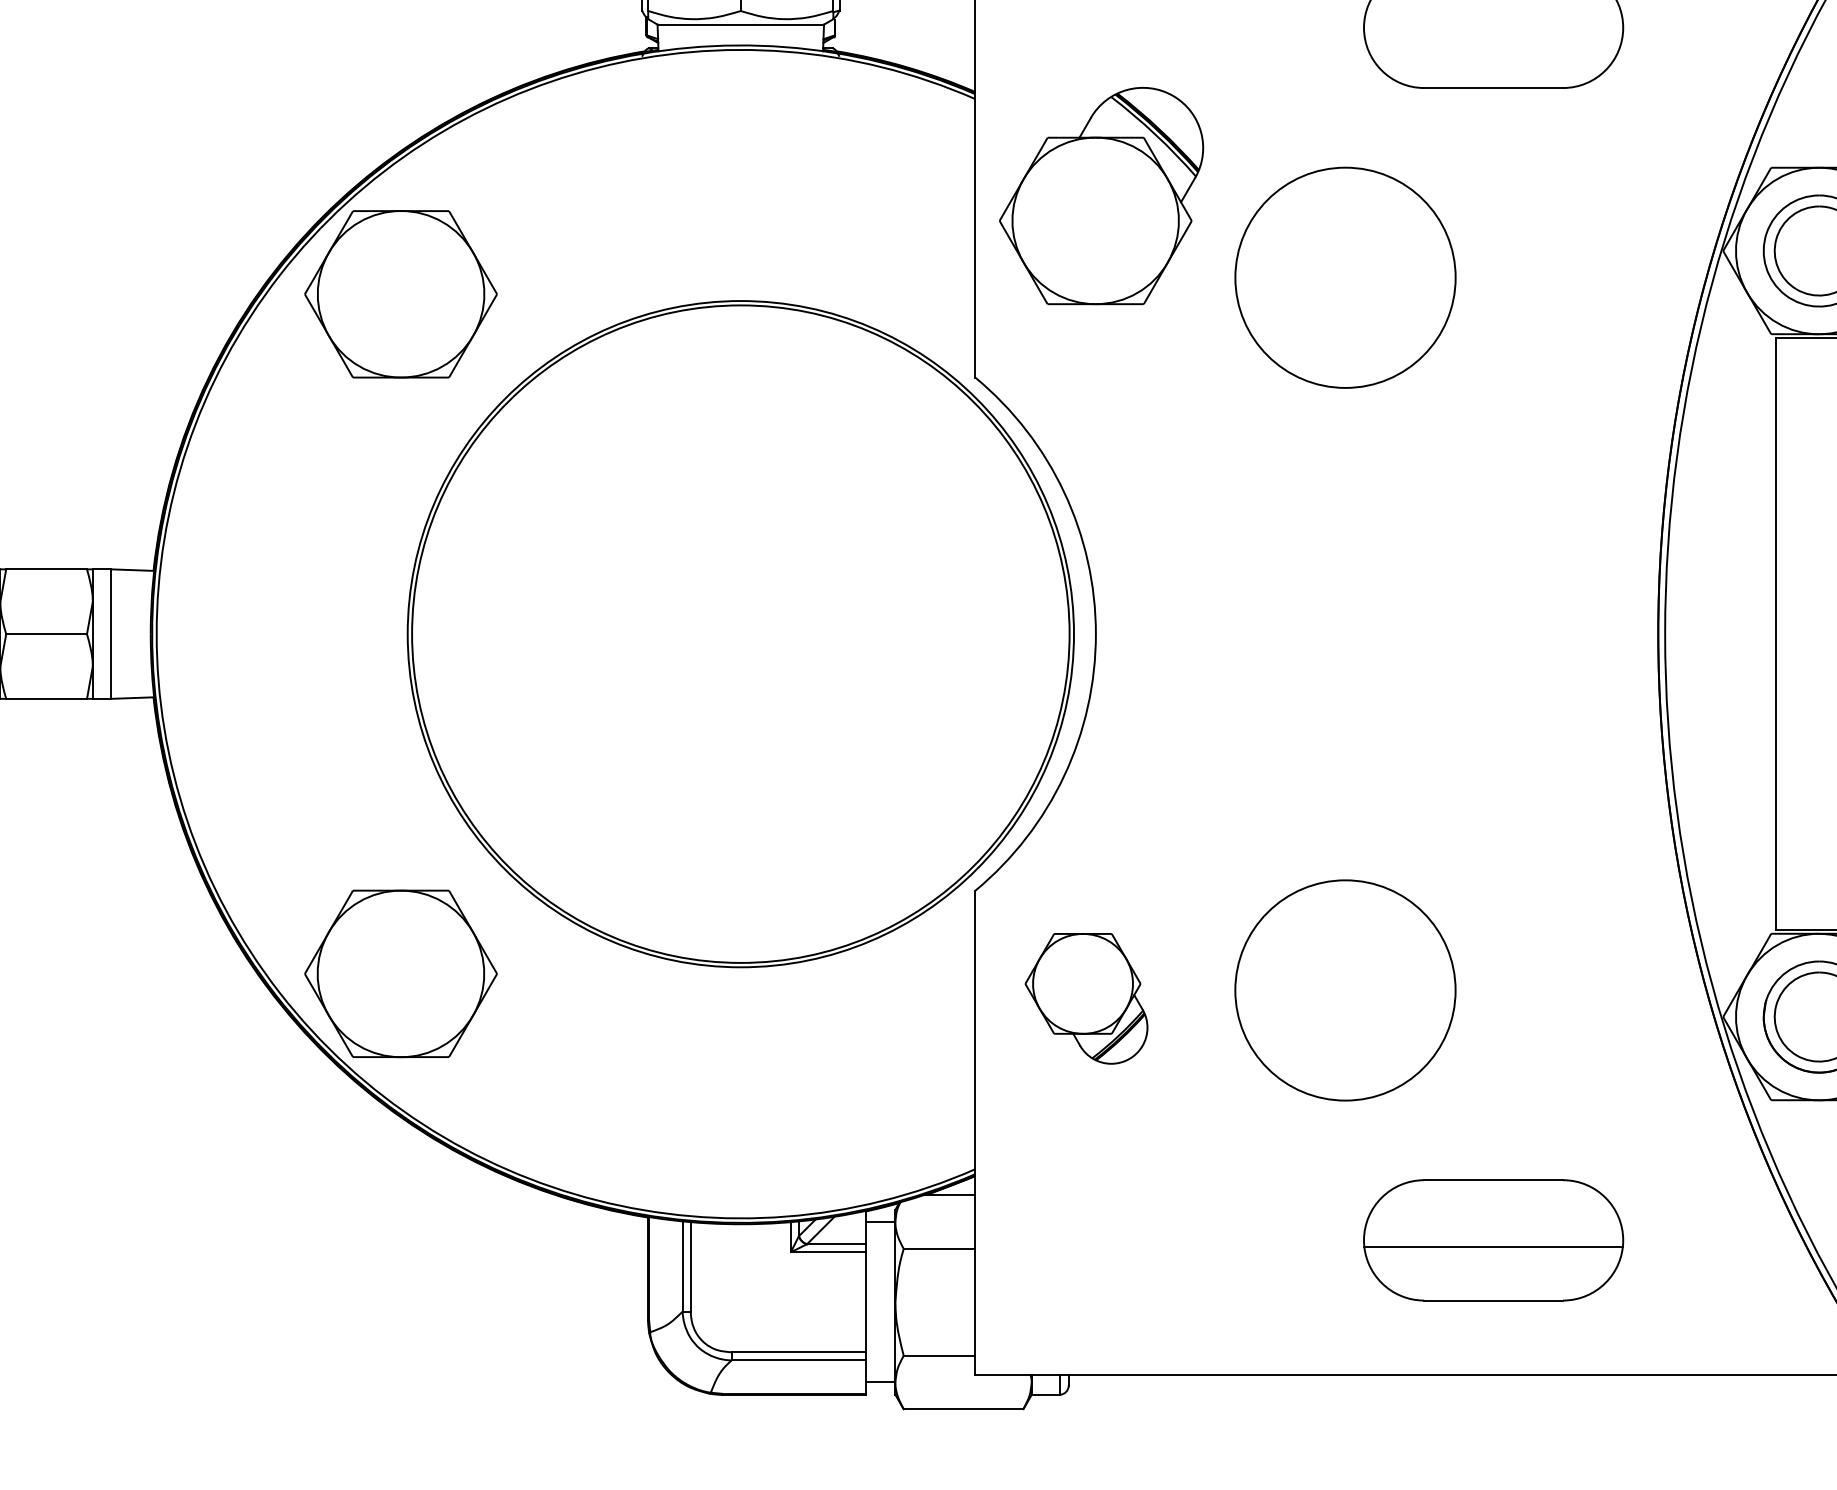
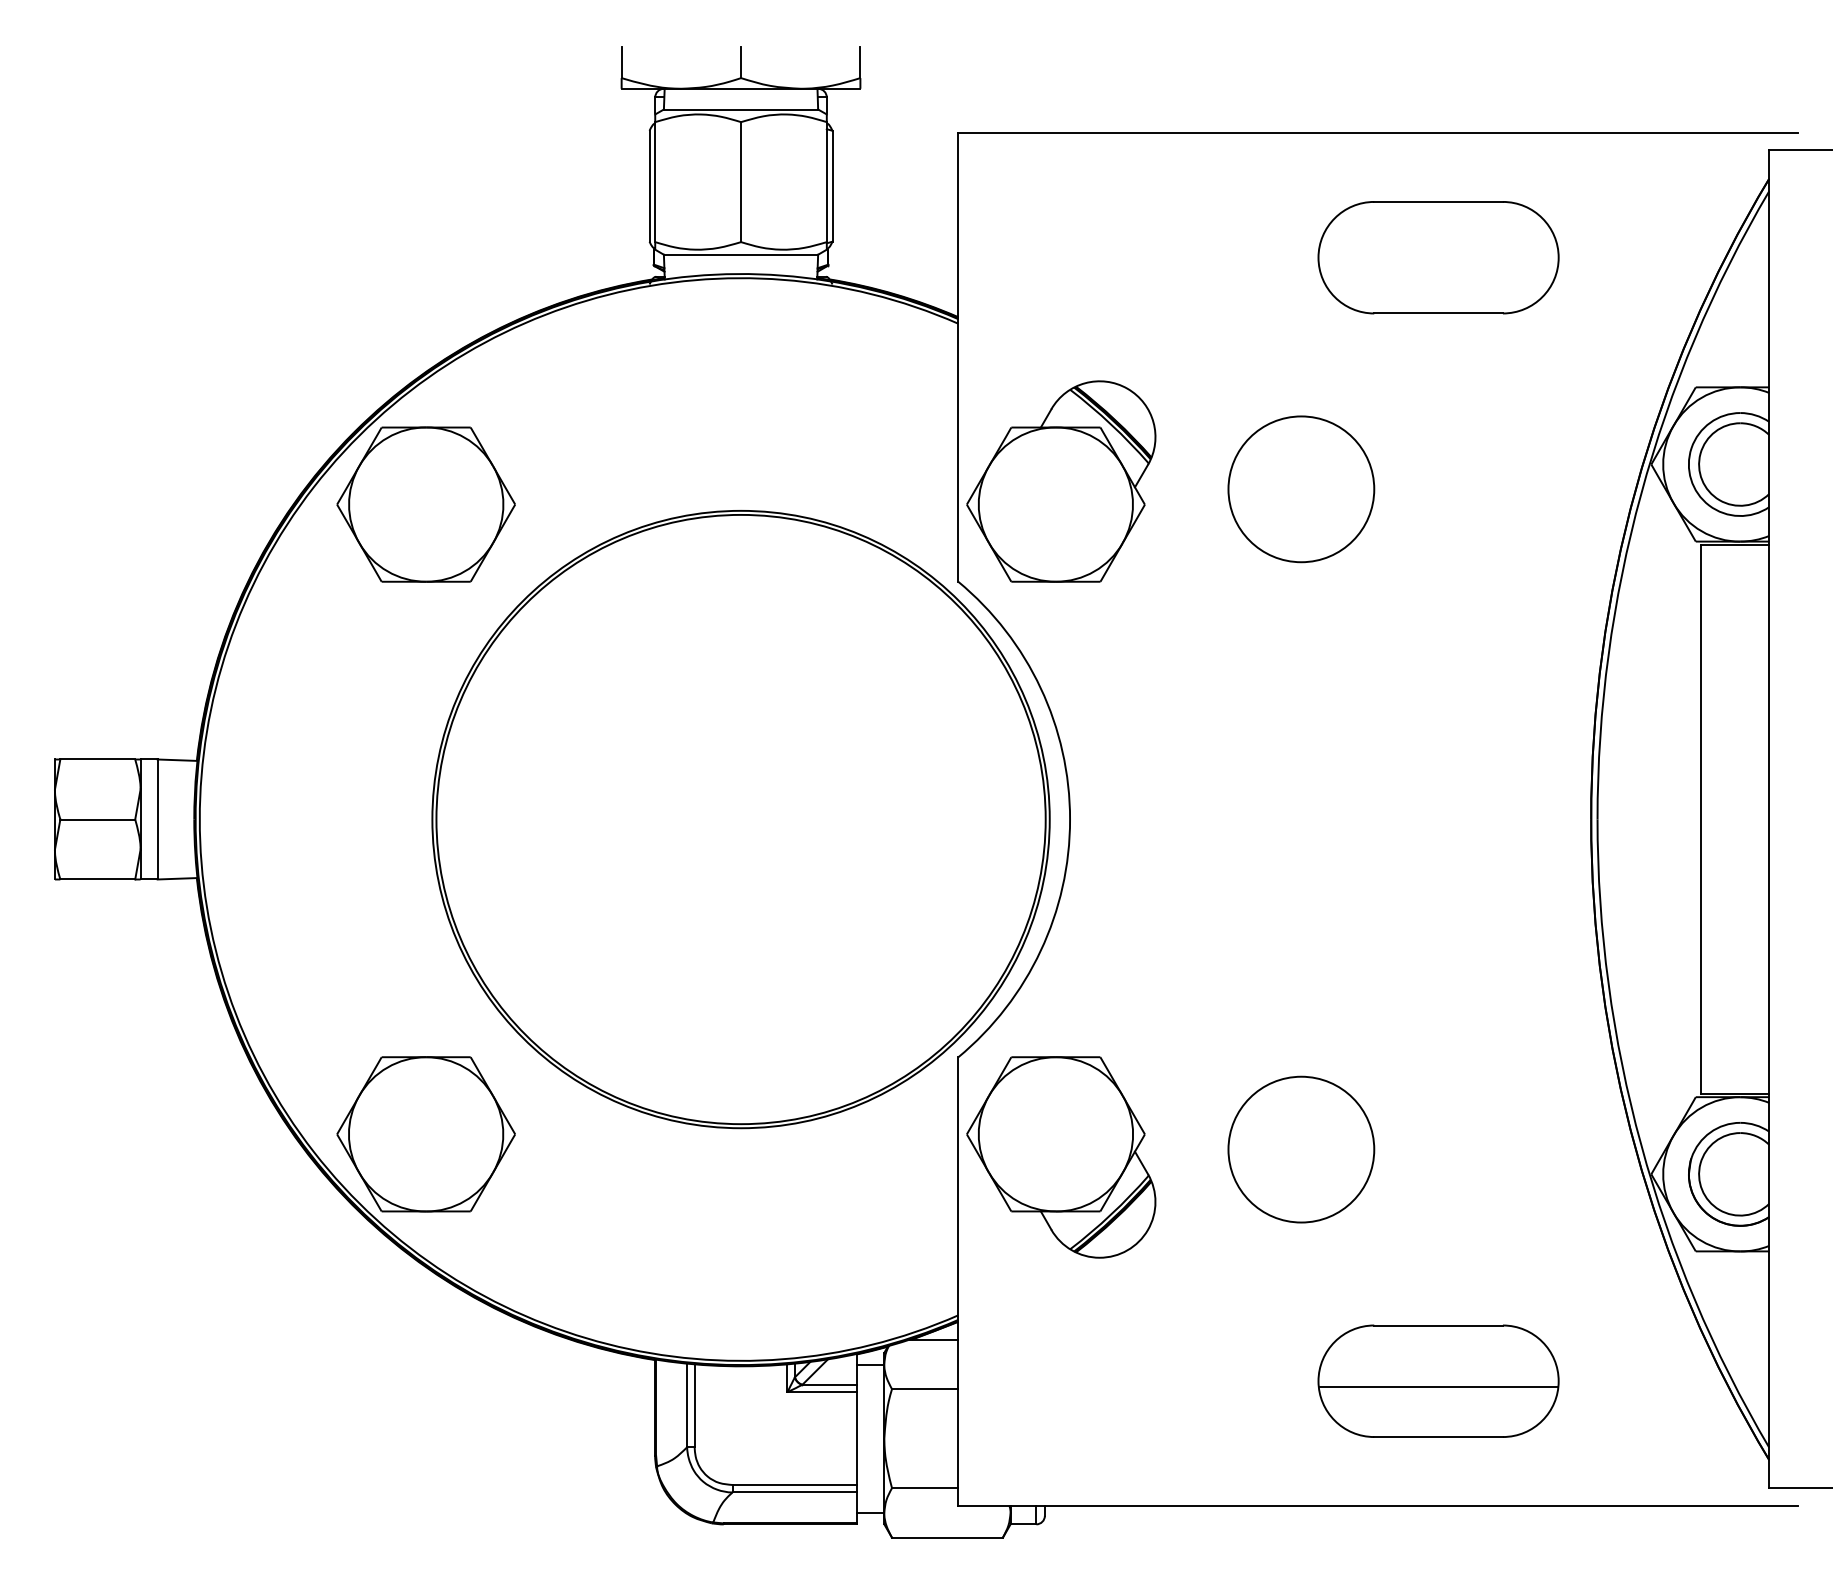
part: (1101, 195) -> (1061, 481), moved
circle: (1345, 277) -> (1301, 489), size x0.71
circle: (1345, 990) -> (1301, 1149), size x0.71
part: (1086, 998) -> (1061, 1157), size x1.67

